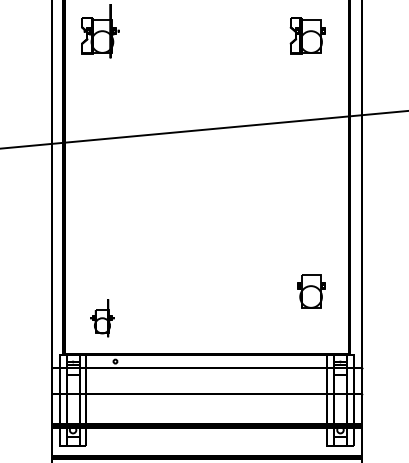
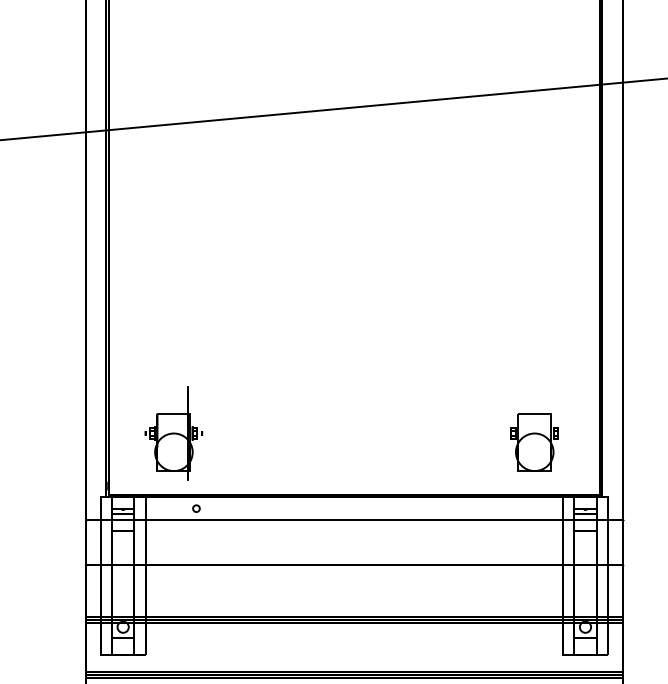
part: (311, 291) -> (535, 442), moved
part: (102, 318) -> (174, 434), size x1.43

